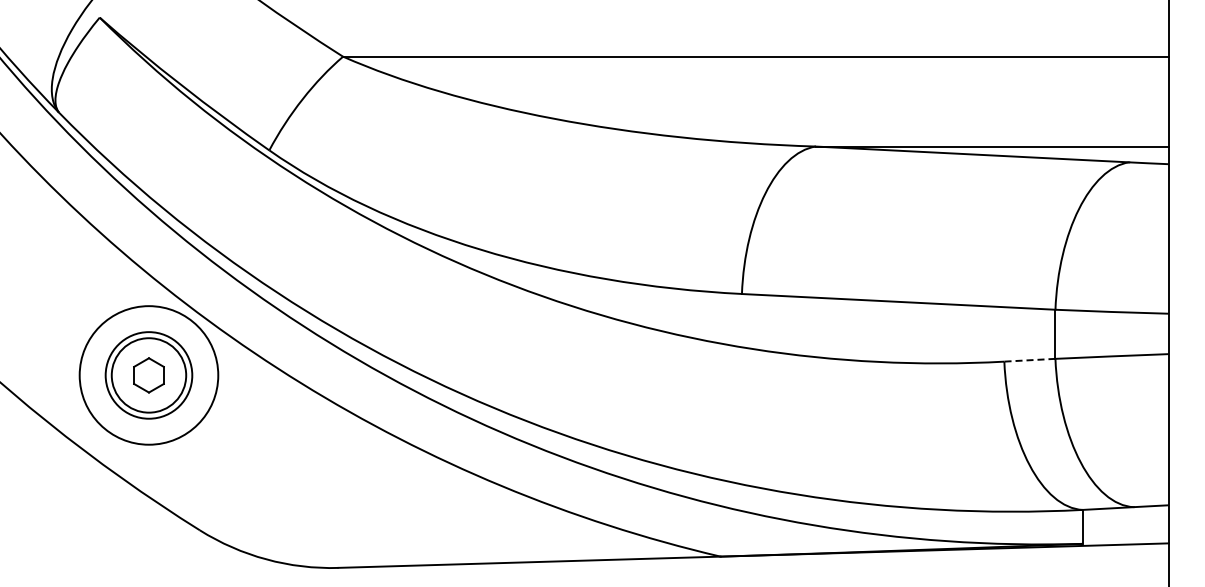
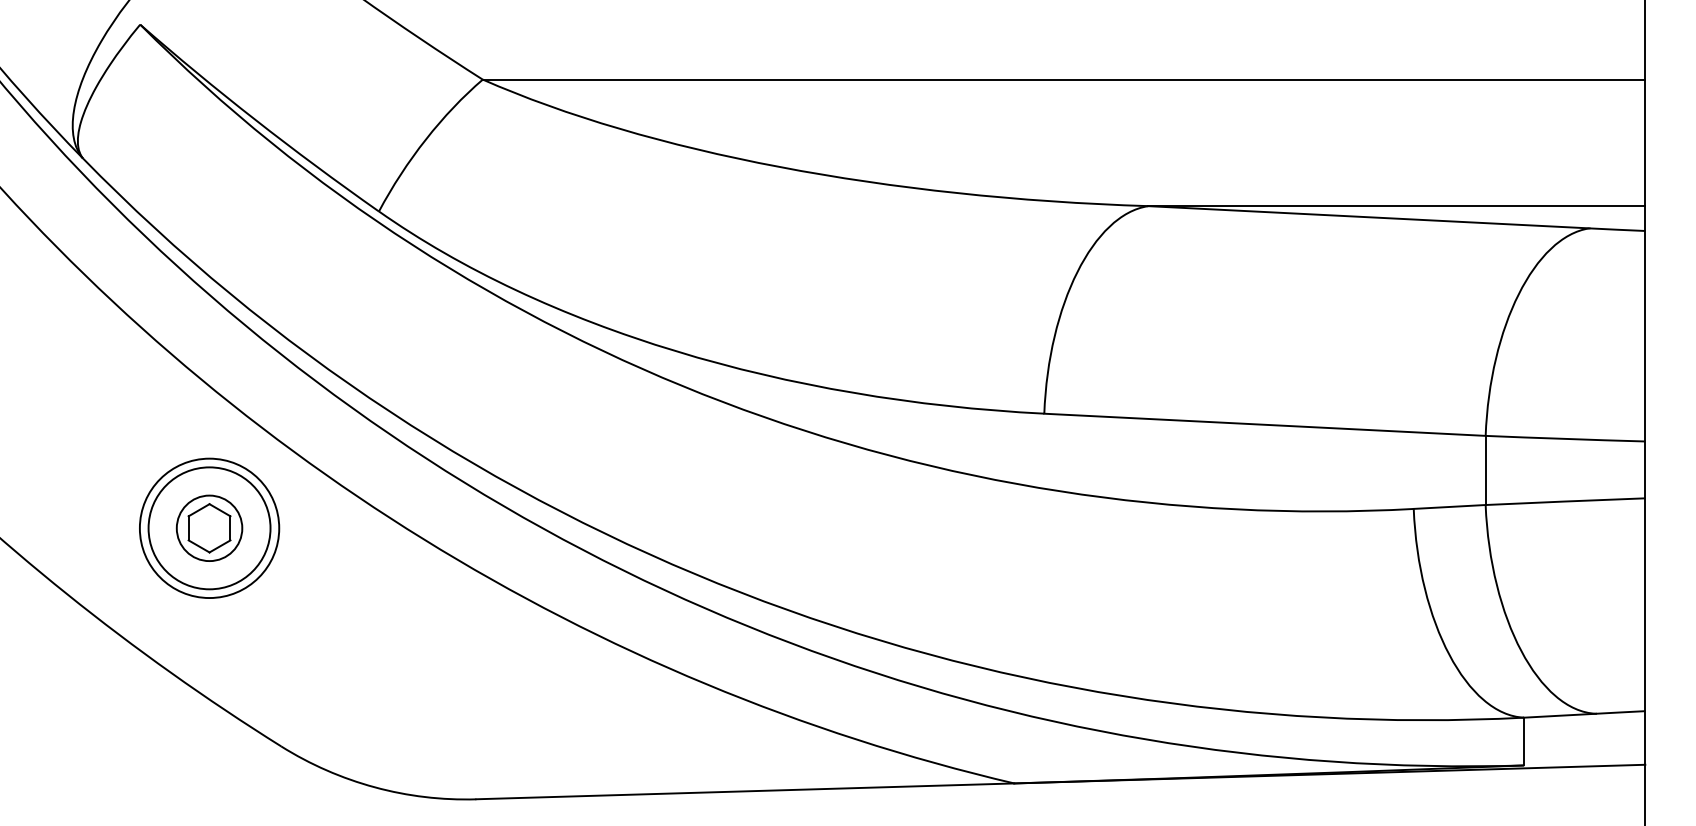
line: (1029, 360) -> (1449, 507), dashed -> solid
circle: (148, 374) -> (208, 527), size x0.71
circle: (148, 375) -> (208, 528), size x0.62

